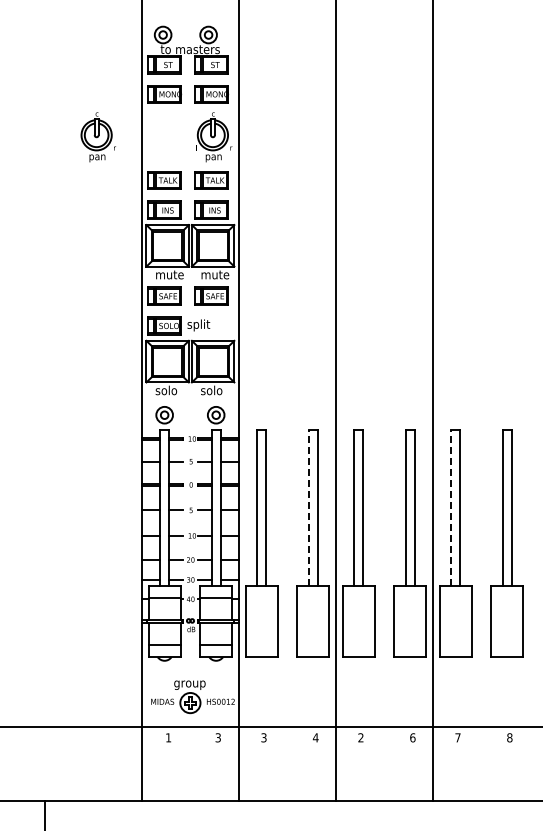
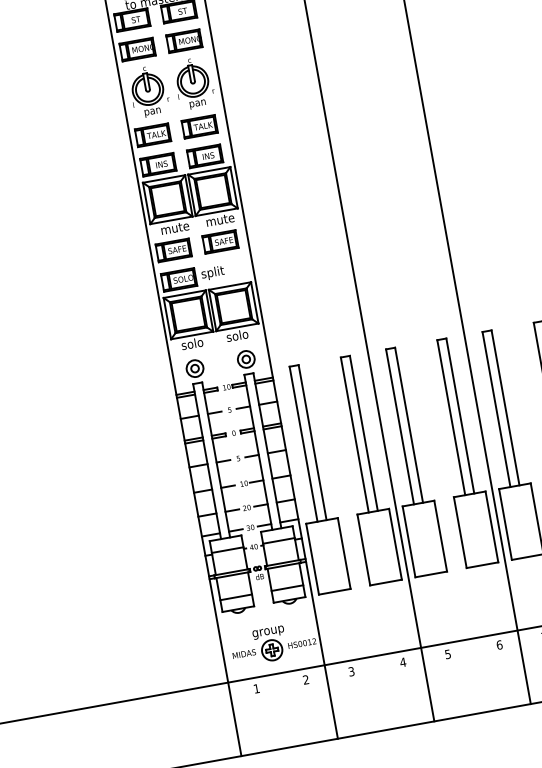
part: (97, 137) -> (149, 91), moved
line: (308, 507) -> (354, 434), dashed -> solid
line: (451, 507) -> (496, 409), dashed -> solid
text: (217, 737) -> (305, 679), 3 -> 2
text: (360, 737) -> (447, 654), 2 -> 5

